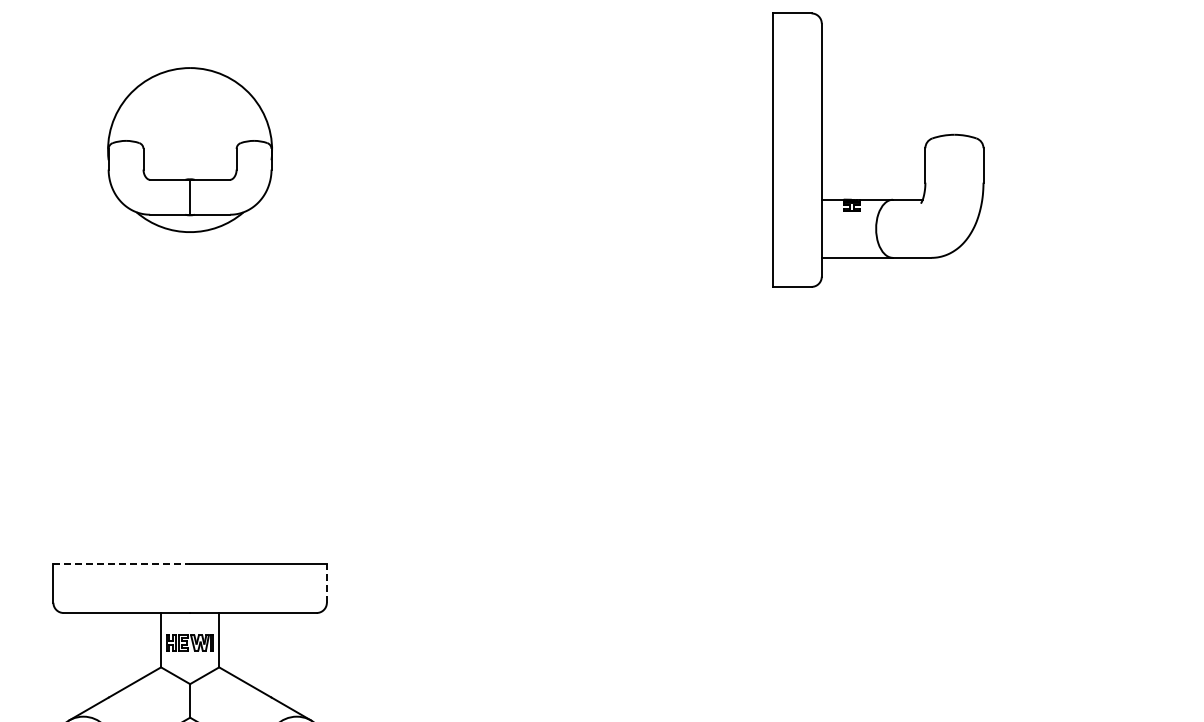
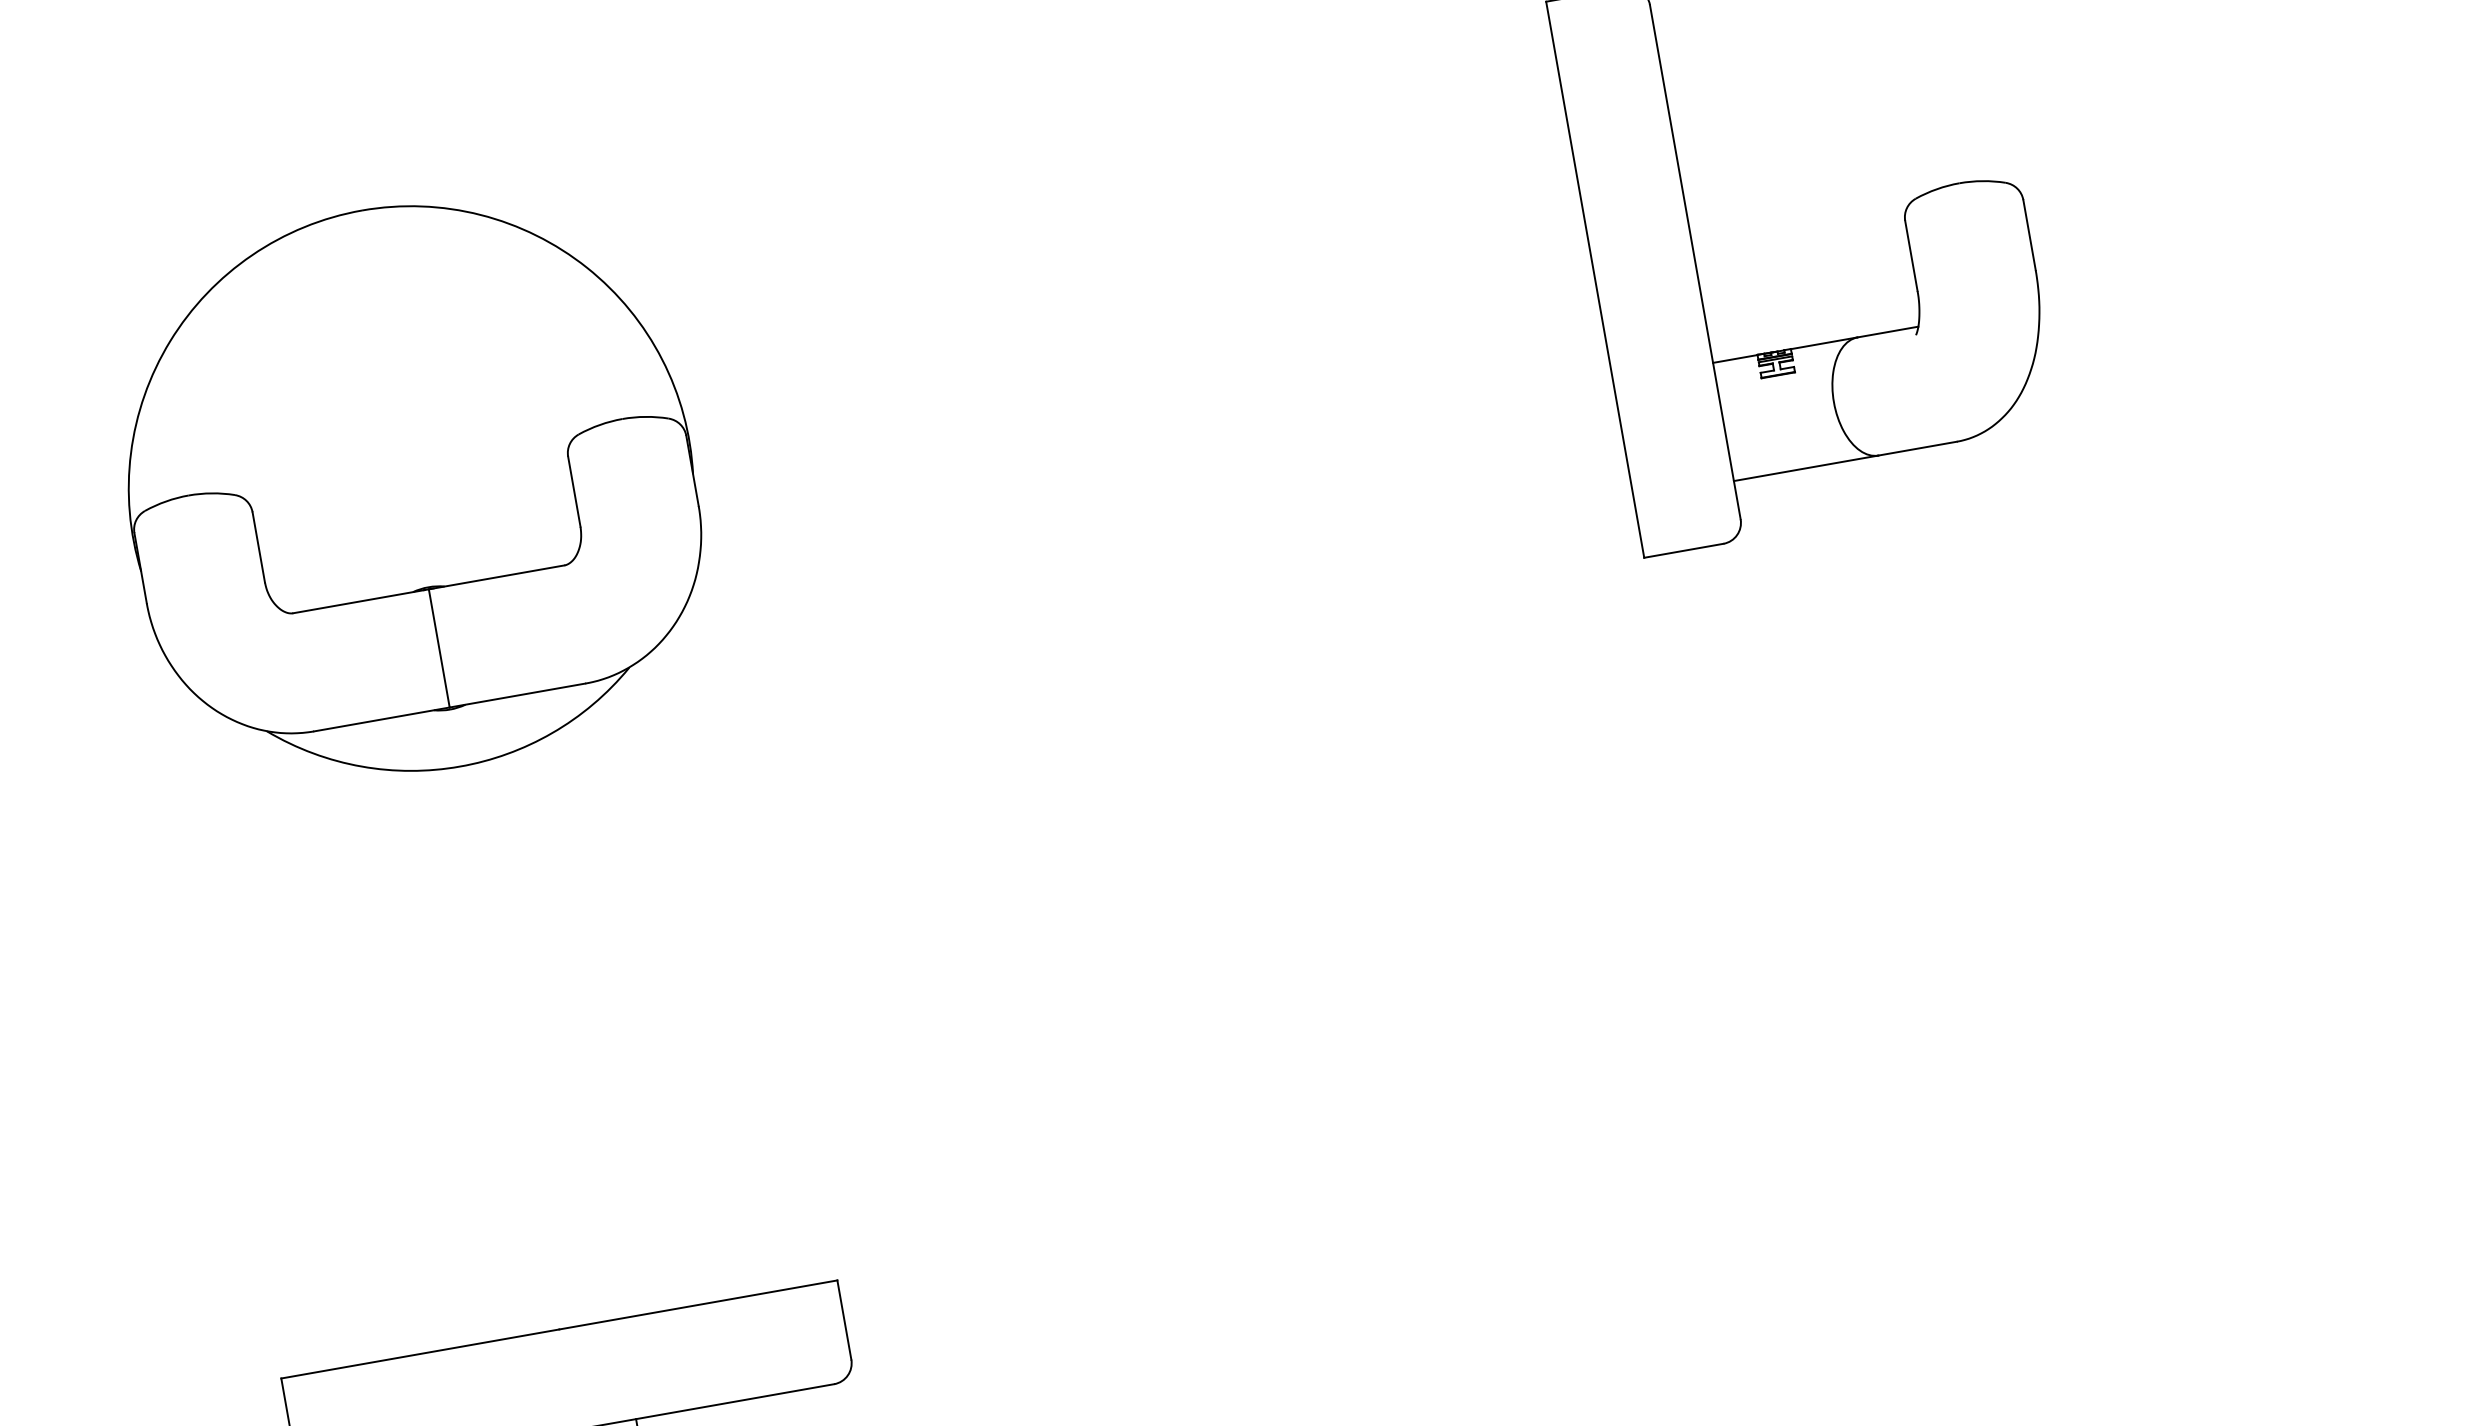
part: (189, 149) -> (409, 487), size x1.67
line: (122, 563) -> (421, 1353), dashed -> solid
line: (326, 582) -> (843, 1318), dashed -> solid

